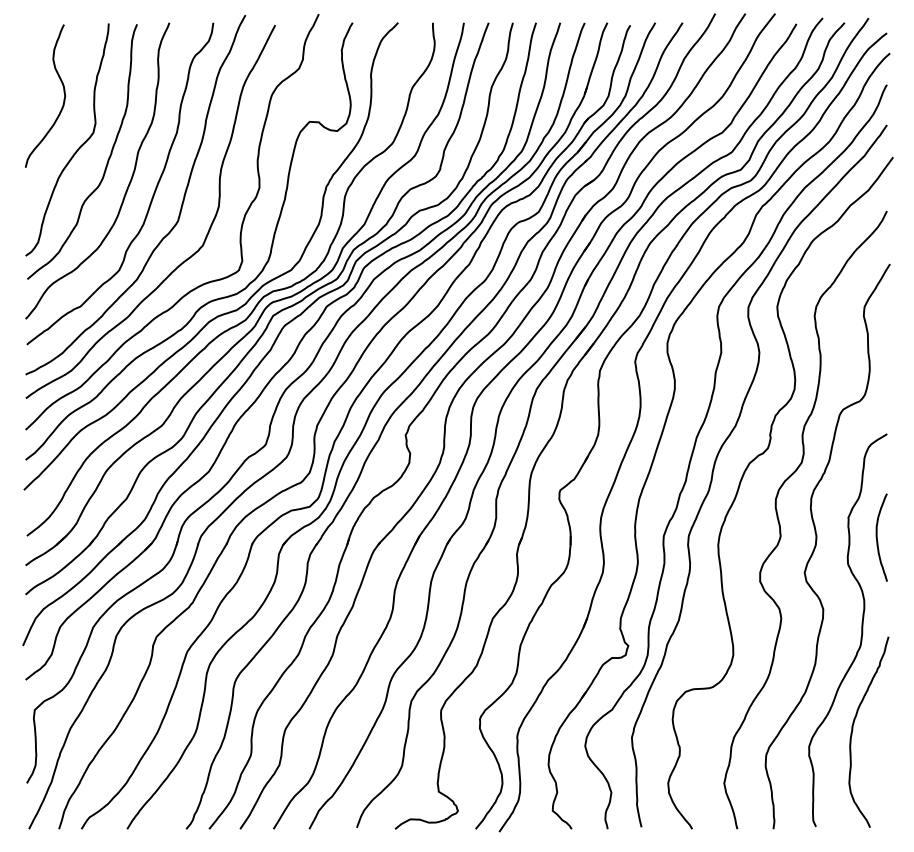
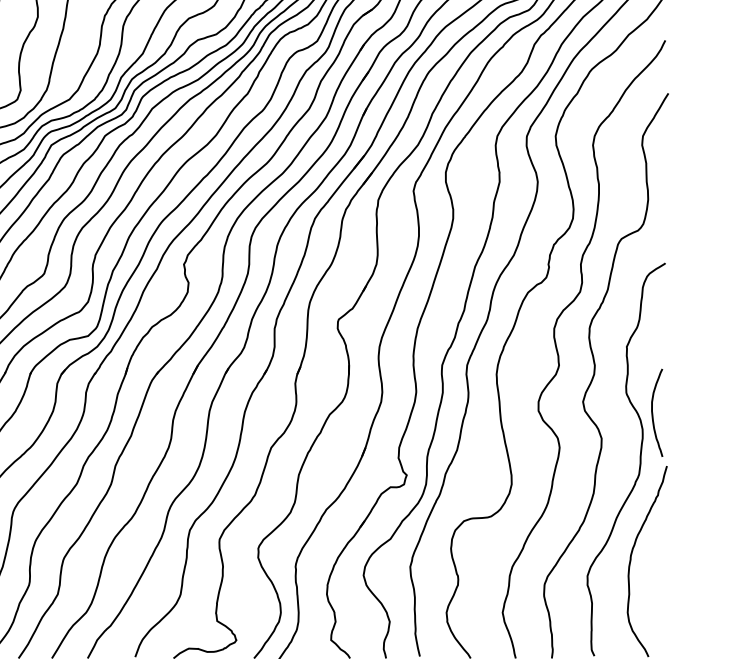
curve: (877, 537) -> (652, 412), moved

